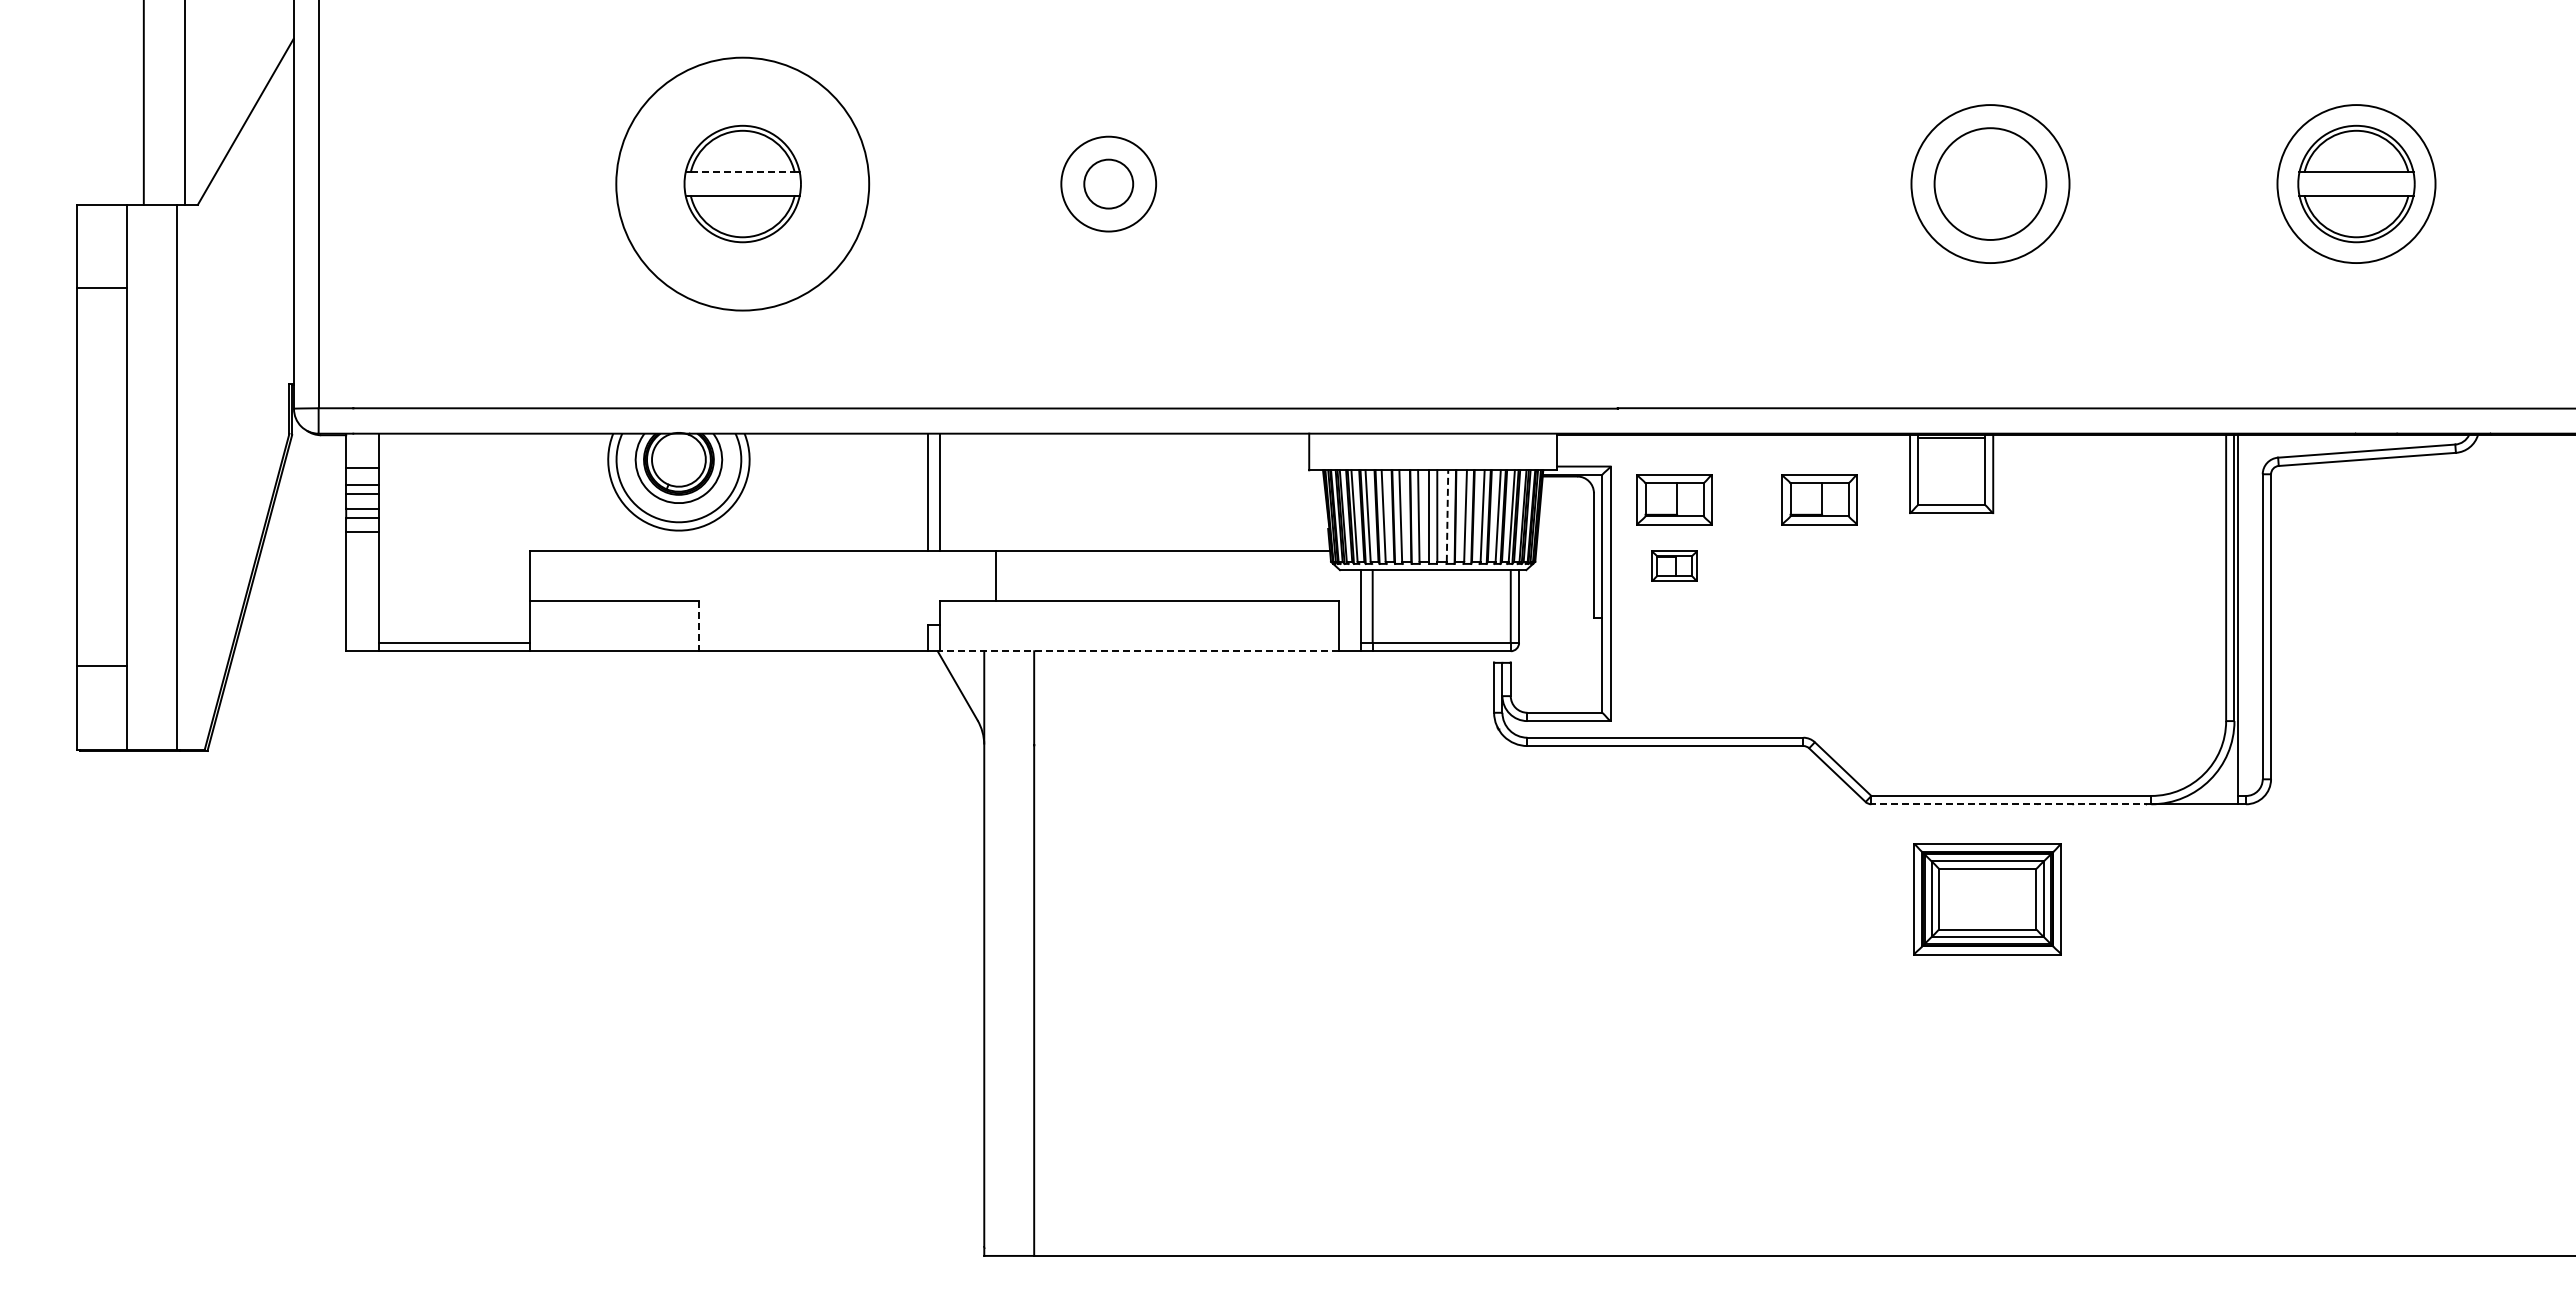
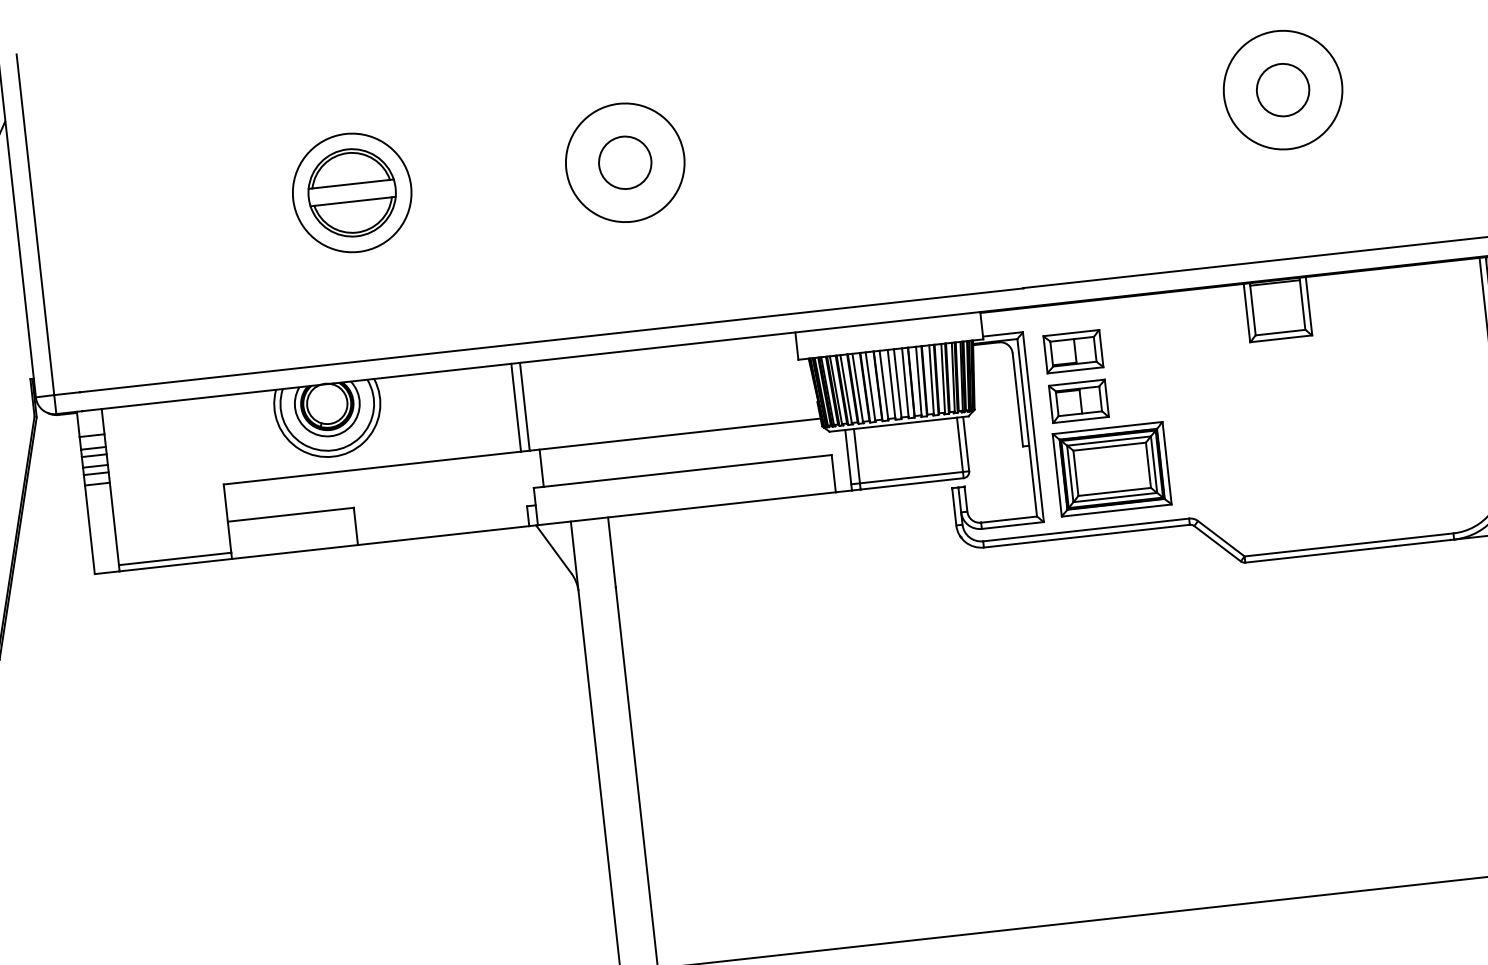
line: (742, 172) -> (351, 184), dashed -> solid
circle: (742, 184) -> (352, 193), size x0.62
circle: (1108, 184) -> (625, 163), size x1.43
circle: (1108, 184) -> (625, 163), size x1.67
circle: (1990, 184) -> (1283, 90), size x0.62
part: (1819, 499) -> (1181, 339), removed
line: (1447, 516) -> (905, 382), dashed -> solid
part: (1674, 565) -> (1078, 400), size x1.67
line: (996, 576) -> (541, 468), moved
line: (698, 626) -> (355, 526), dashed -> solid
line: (1139, 651) -> (686, 508), dashed -> solid
line: (2011, 804) -> (1349, 551), dashed -> solid
part: (1987, 899) -> (1112, 469), moved

